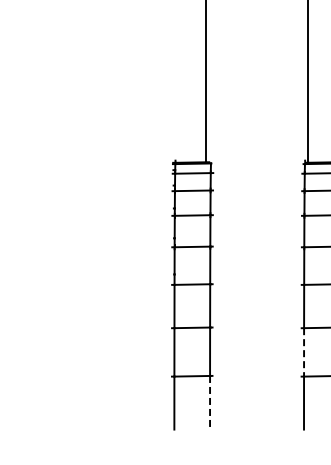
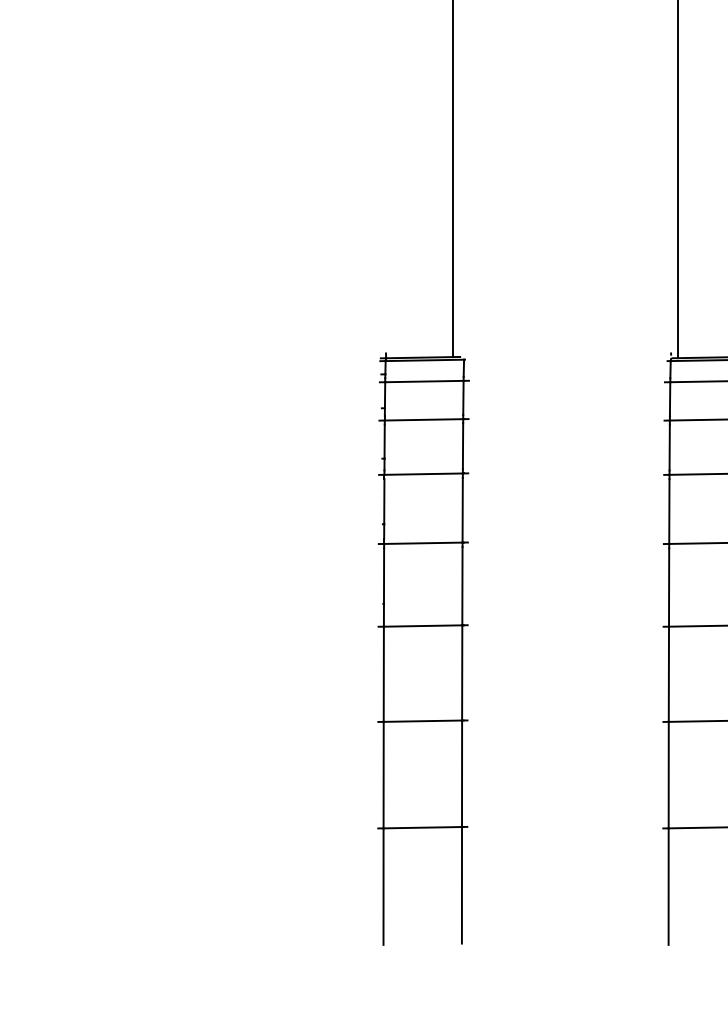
line: (304, 352) -> (669, 775), dashed -> solid
line: (210, 402) -> (462, 885), dashed -> solid

